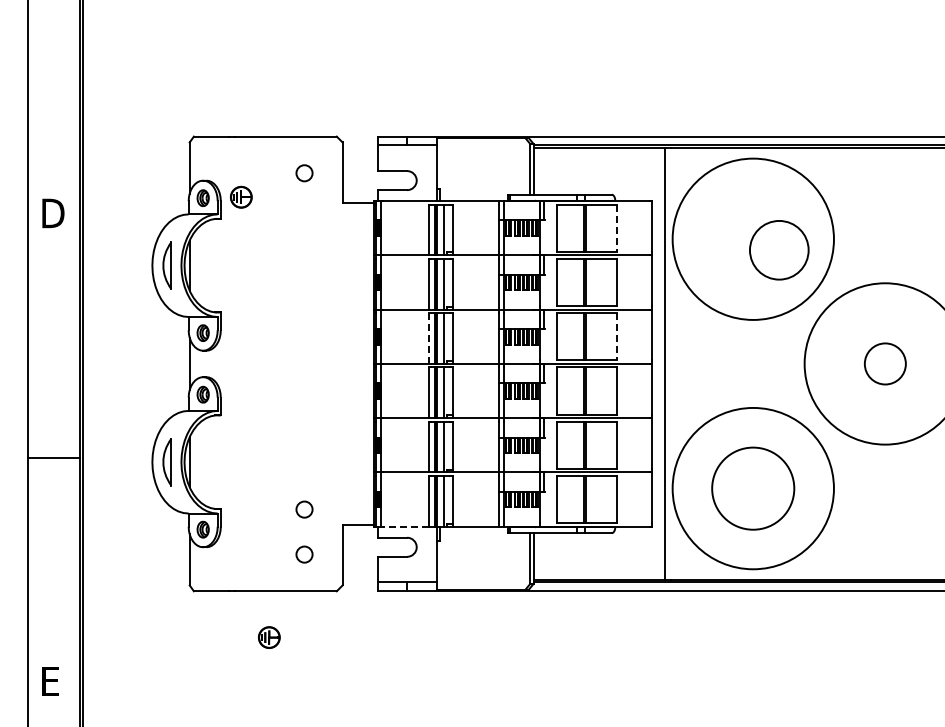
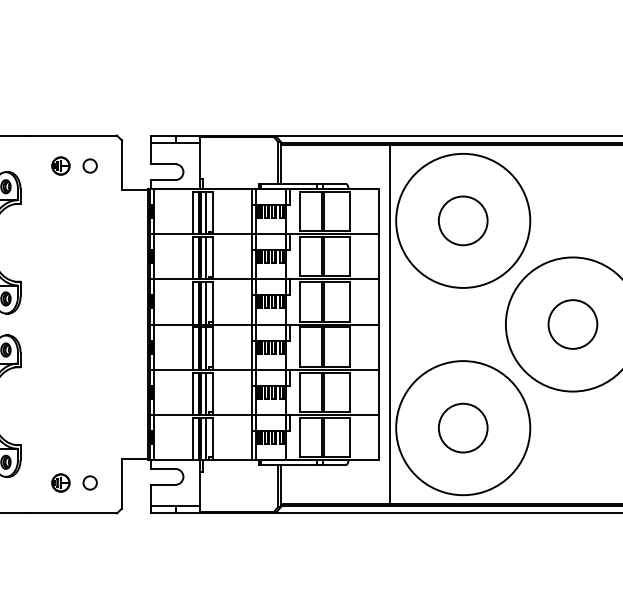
part: (241, 196) -> (61, 165), moved
line: (617, 228) -> (350, 211), dashed -> solid
circle: (779, 250) -> (463, 221), moved
line: (617, 336) -> (350, 301), dashed -> solid
line: (428, 339) -> (193, 304), dashed -> solid
circle: (885, 363) -> (573, 324), size x1.43
circle: (753, 488) -> (463, 428), size x0.71
circle: (304, 509) -> (90, 445), removed
line: (405, 526) -> (174, 459), dashed -> solid
part: (269, 637) -> (61, 482), moved

